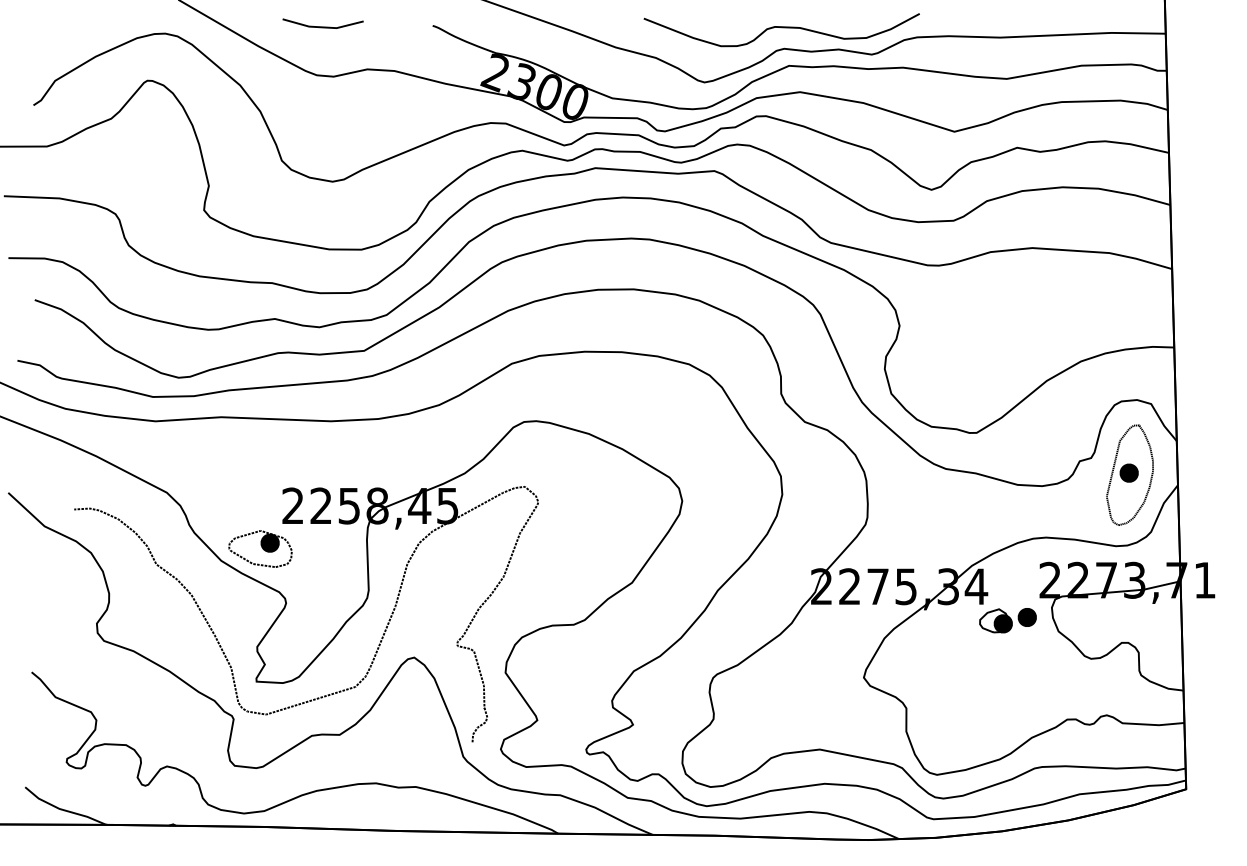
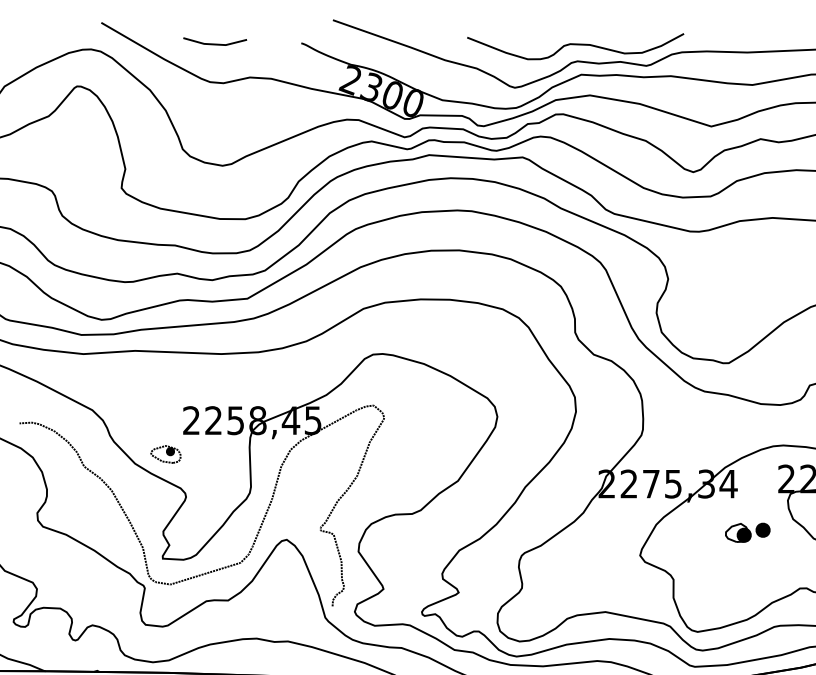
part: (260, 548) -> (165, 454), size x0.6
part: (1007, 620) -> (747, 532), moved

